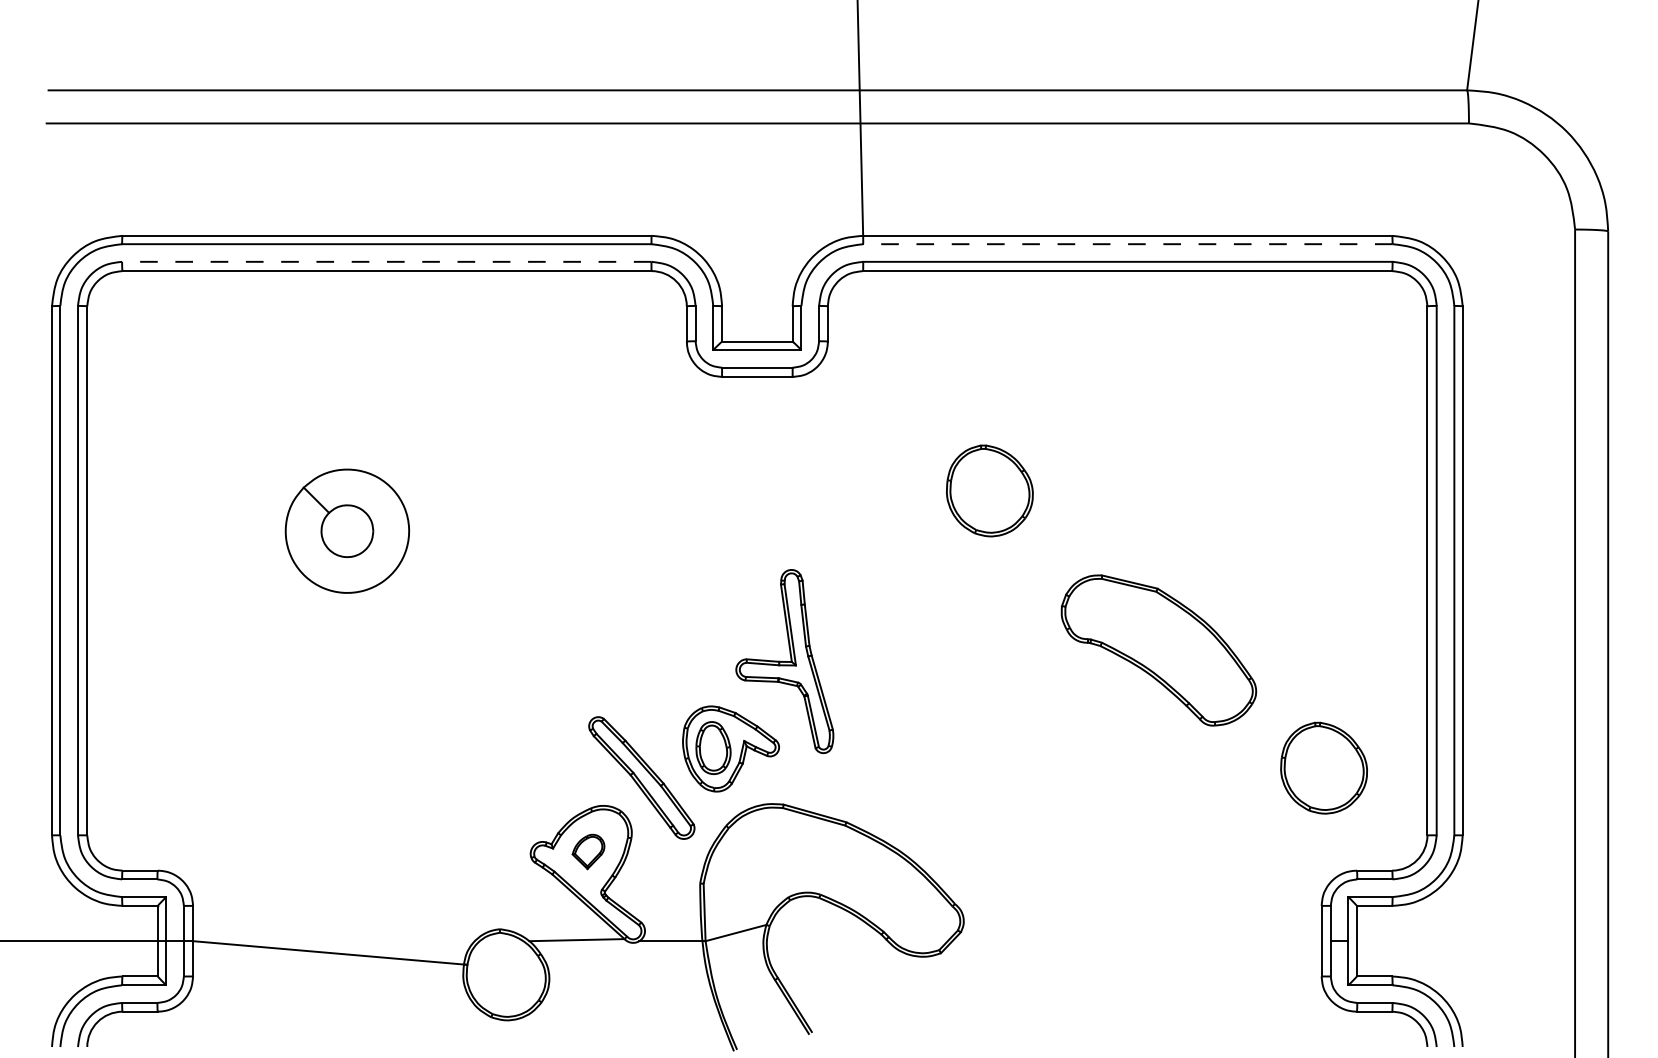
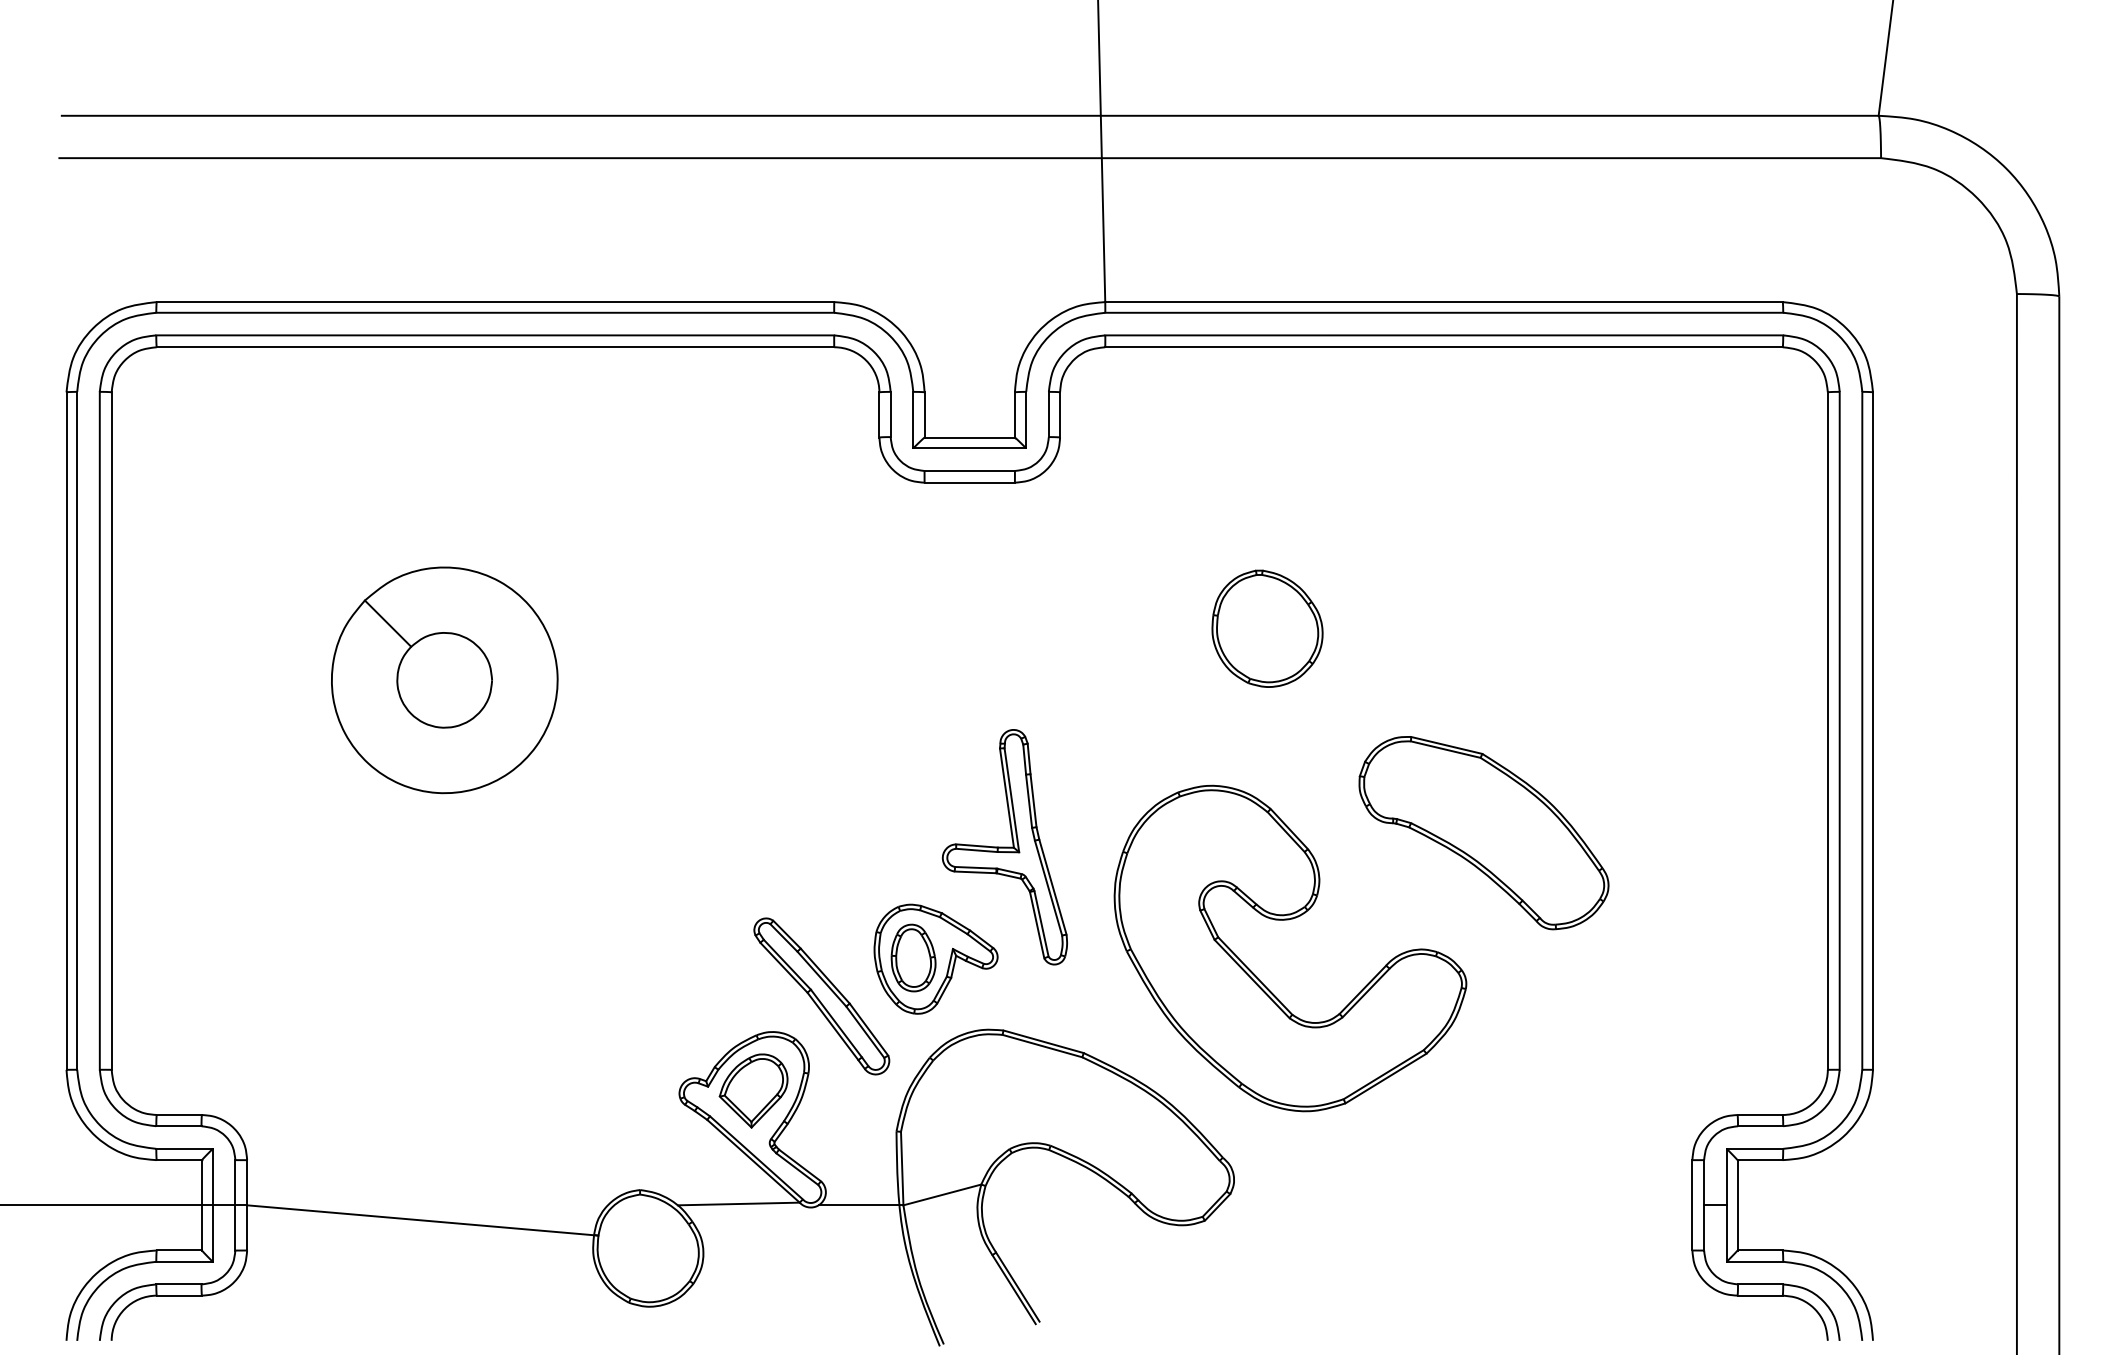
line: (1128, 243) -> (1444, 312), dashed -> solid
line: (387, 261) -> (495, 335), dashed -> solid
part: (347, 531) -> (444, 680), size x1.43
part: (1006, 718) -> (1288, 920), added
part: (1324, 767) -> (1695, 983), removed
part: (588, 851) -> (753, 1090), size x1.67

